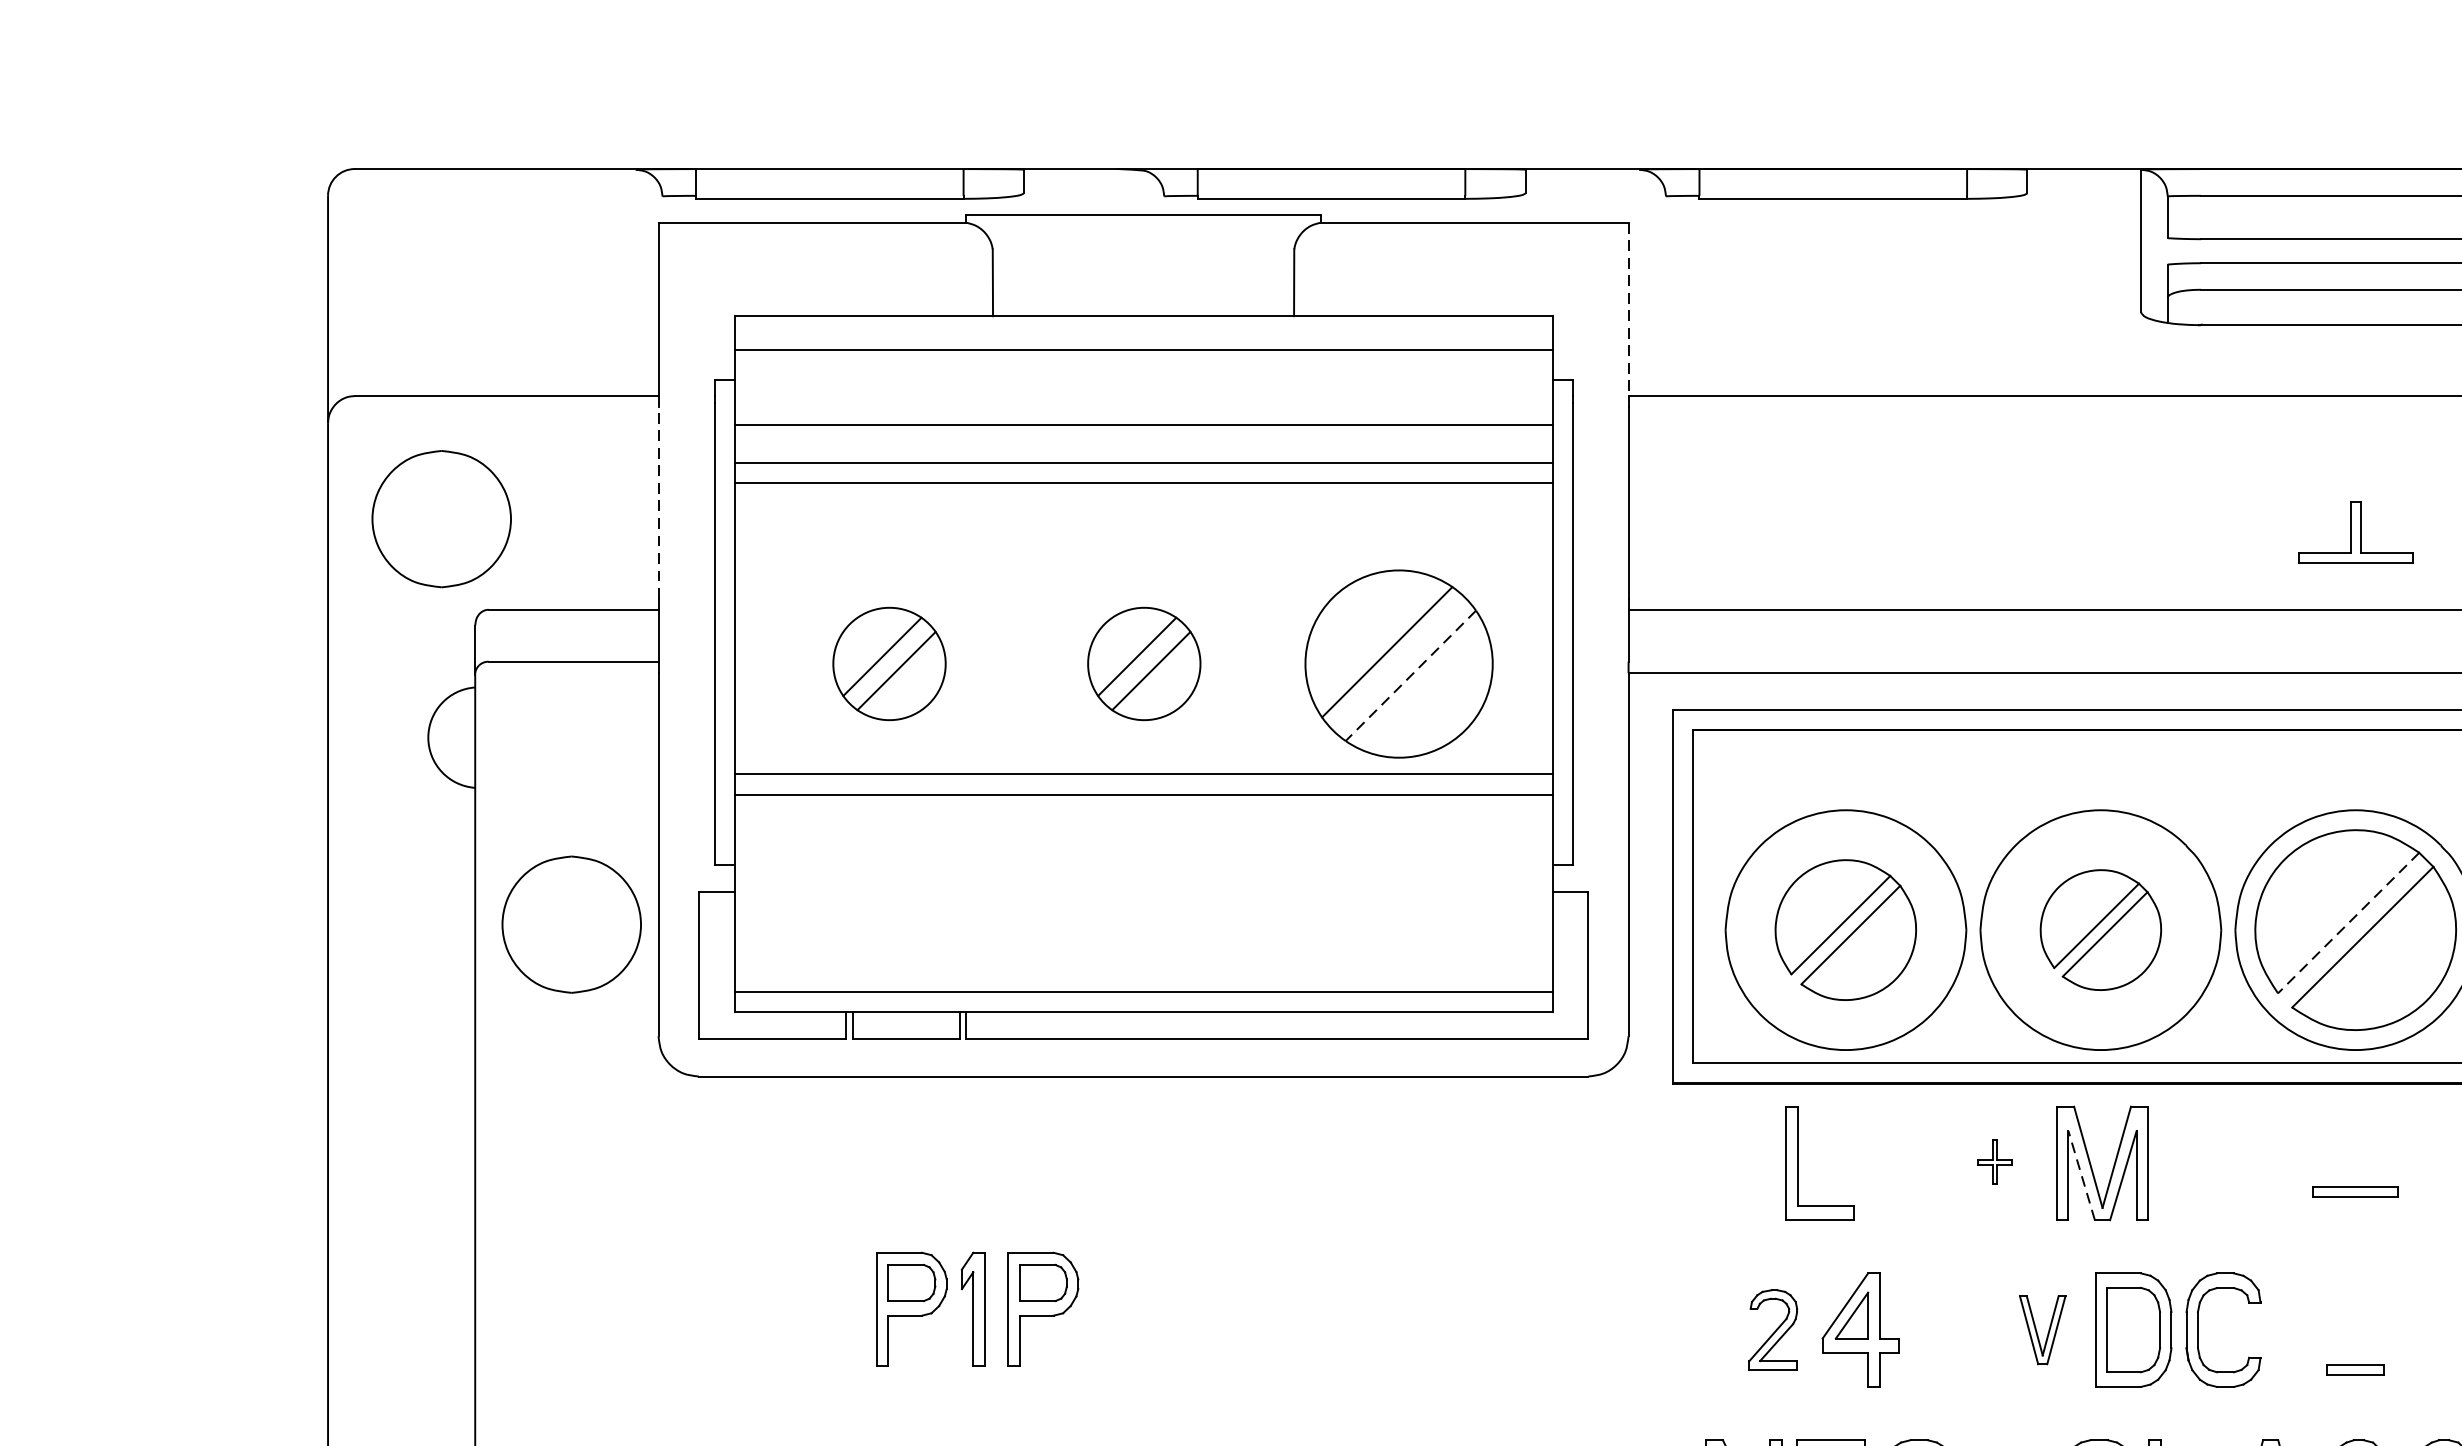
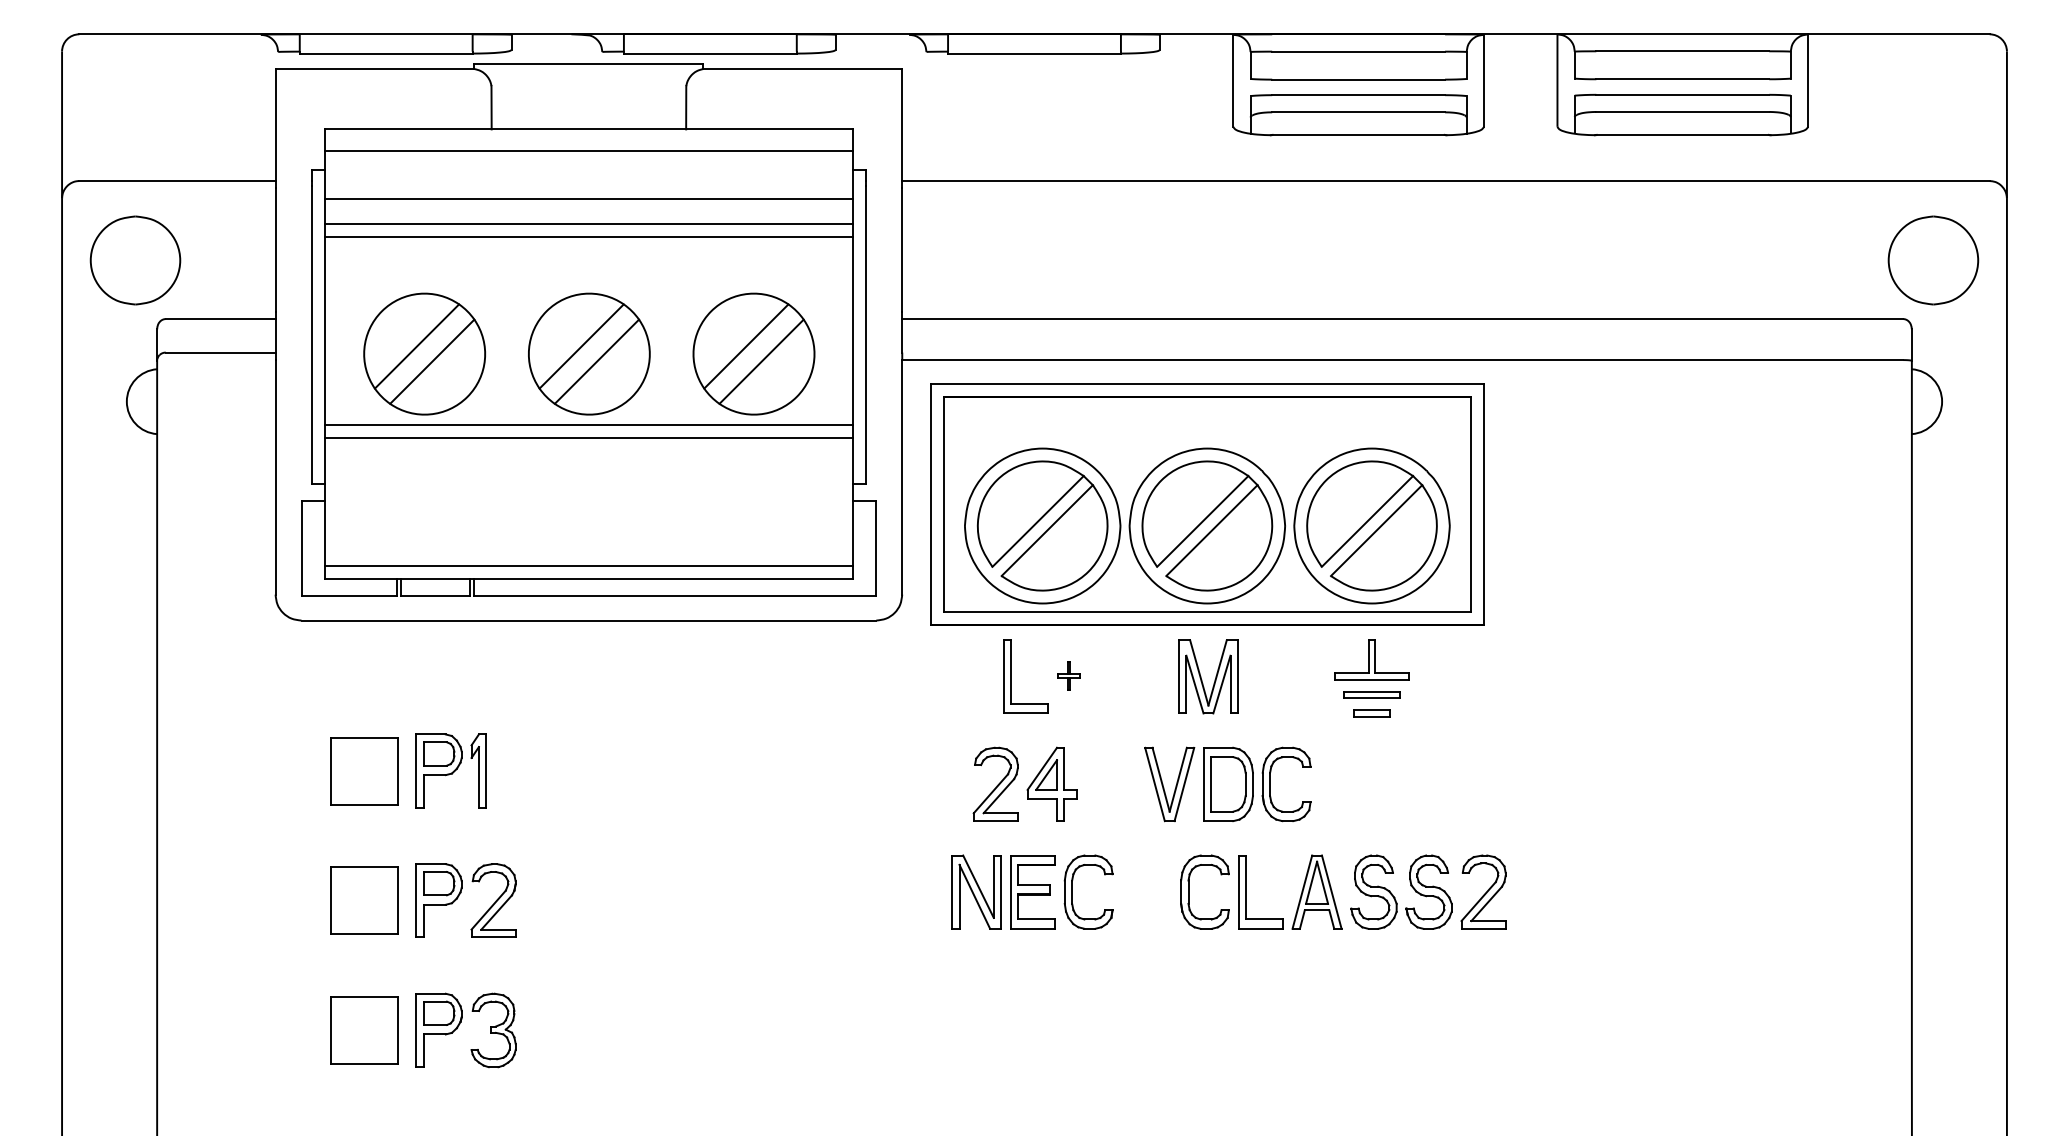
line: (1628, 310) -> (902, 125), dashed -> solid
line: (658, 502) -> (275, 249), dashed -> solid
part: (2354, 531) -> (1371, 659), moved
part: (889, 663) -> (424, 353), size x1.67
part: (1144, 663) -> (589, 353), size x1.67
line: (1410, 675) -> (761, 361), dashed -> solid
line: (2348, 923) -> (1367, 521), dashed -> solid
part: (571, 924) -> (219, 522), removed
part: (1845, 929) -> (1042, 525), size x1.43
part: (2101, 929) -> (1207, 525), size x1.67
part: (1994, 1161) -> (1068, 675), moved
line: (2080, 1175) -> (1194, 684), dashed -> solid
part: (1042, 1308) -> (523, 770), removed
part: (796, 1310) -> (364, 771), added
part: (1772, 1328) -> (995, 783), size x1.43
part: (2042, 1330) -> (1169, 784), size x1.67
part: (2354, 1370) -> (1371, 713), moved

